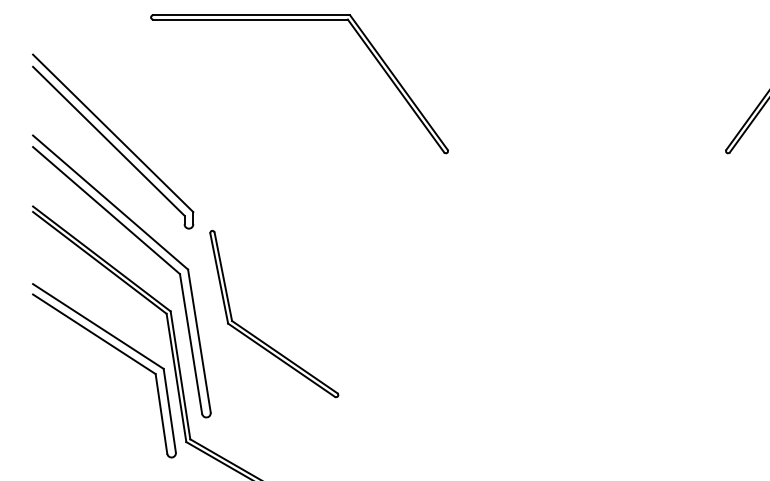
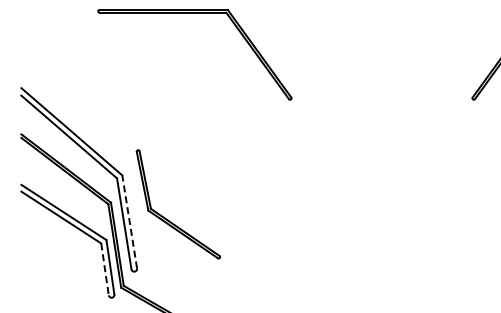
part: (113, 140) -> (73, 91), removed
line: (199, 340) -> (129, 221), solid -> dashed
line: (162, 414) -> (105, 269), solid -> dashed

